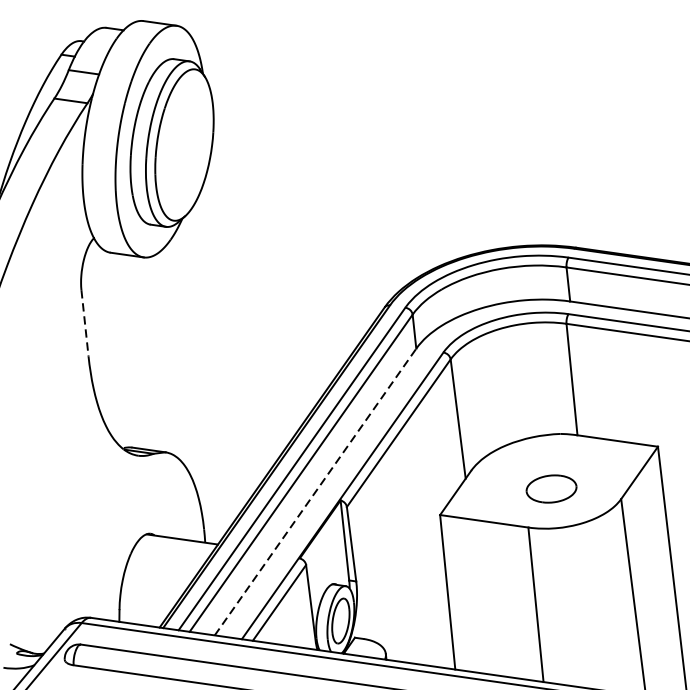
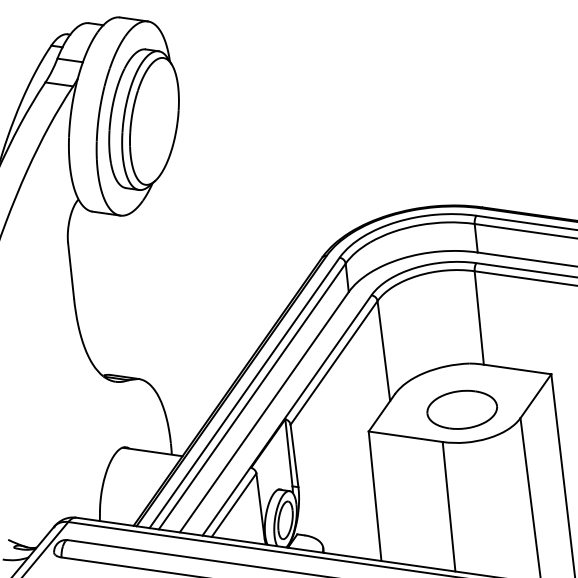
line: (85, 322) -> (71, 270), dashed -> solid
part: (550, 488) -> (461, 409), size x1.67
line: (315, 492) -> (264, 412), dashed -> solid

